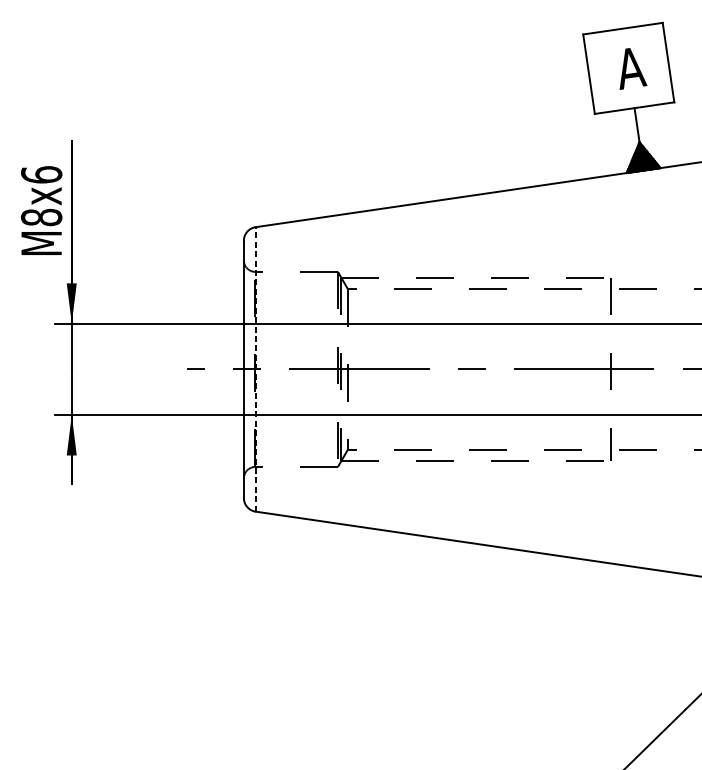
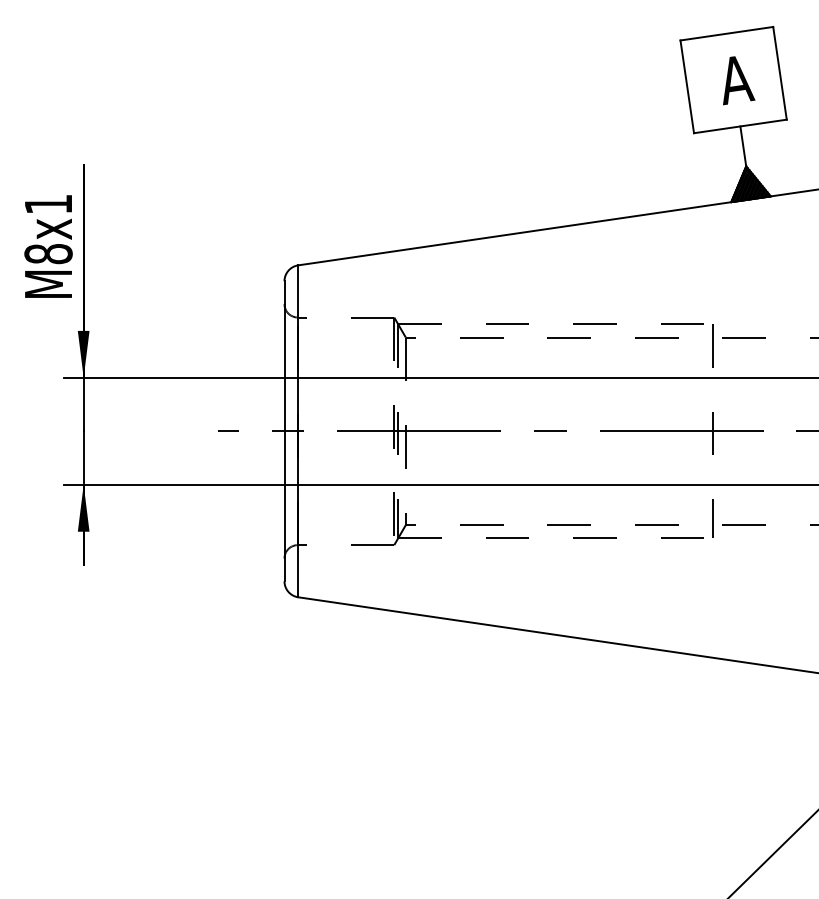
text: (41, 175) -> (48, 204), M8x6 -> M8x1
line: (255, 369) -> (298, 431), dashed -> solid

